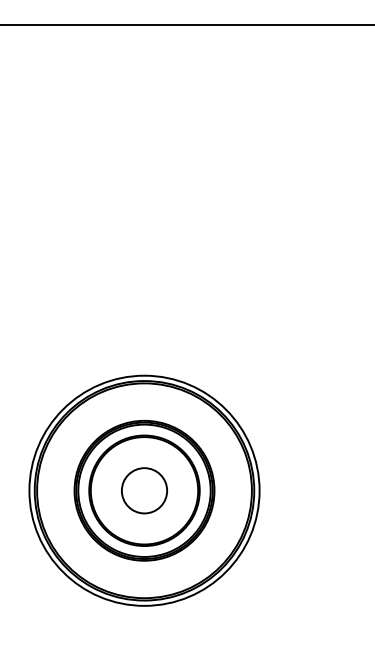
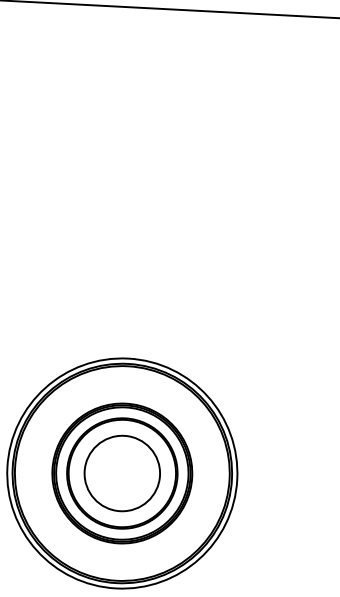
circle: (144, 490) -> (122, 473), size x1.67

